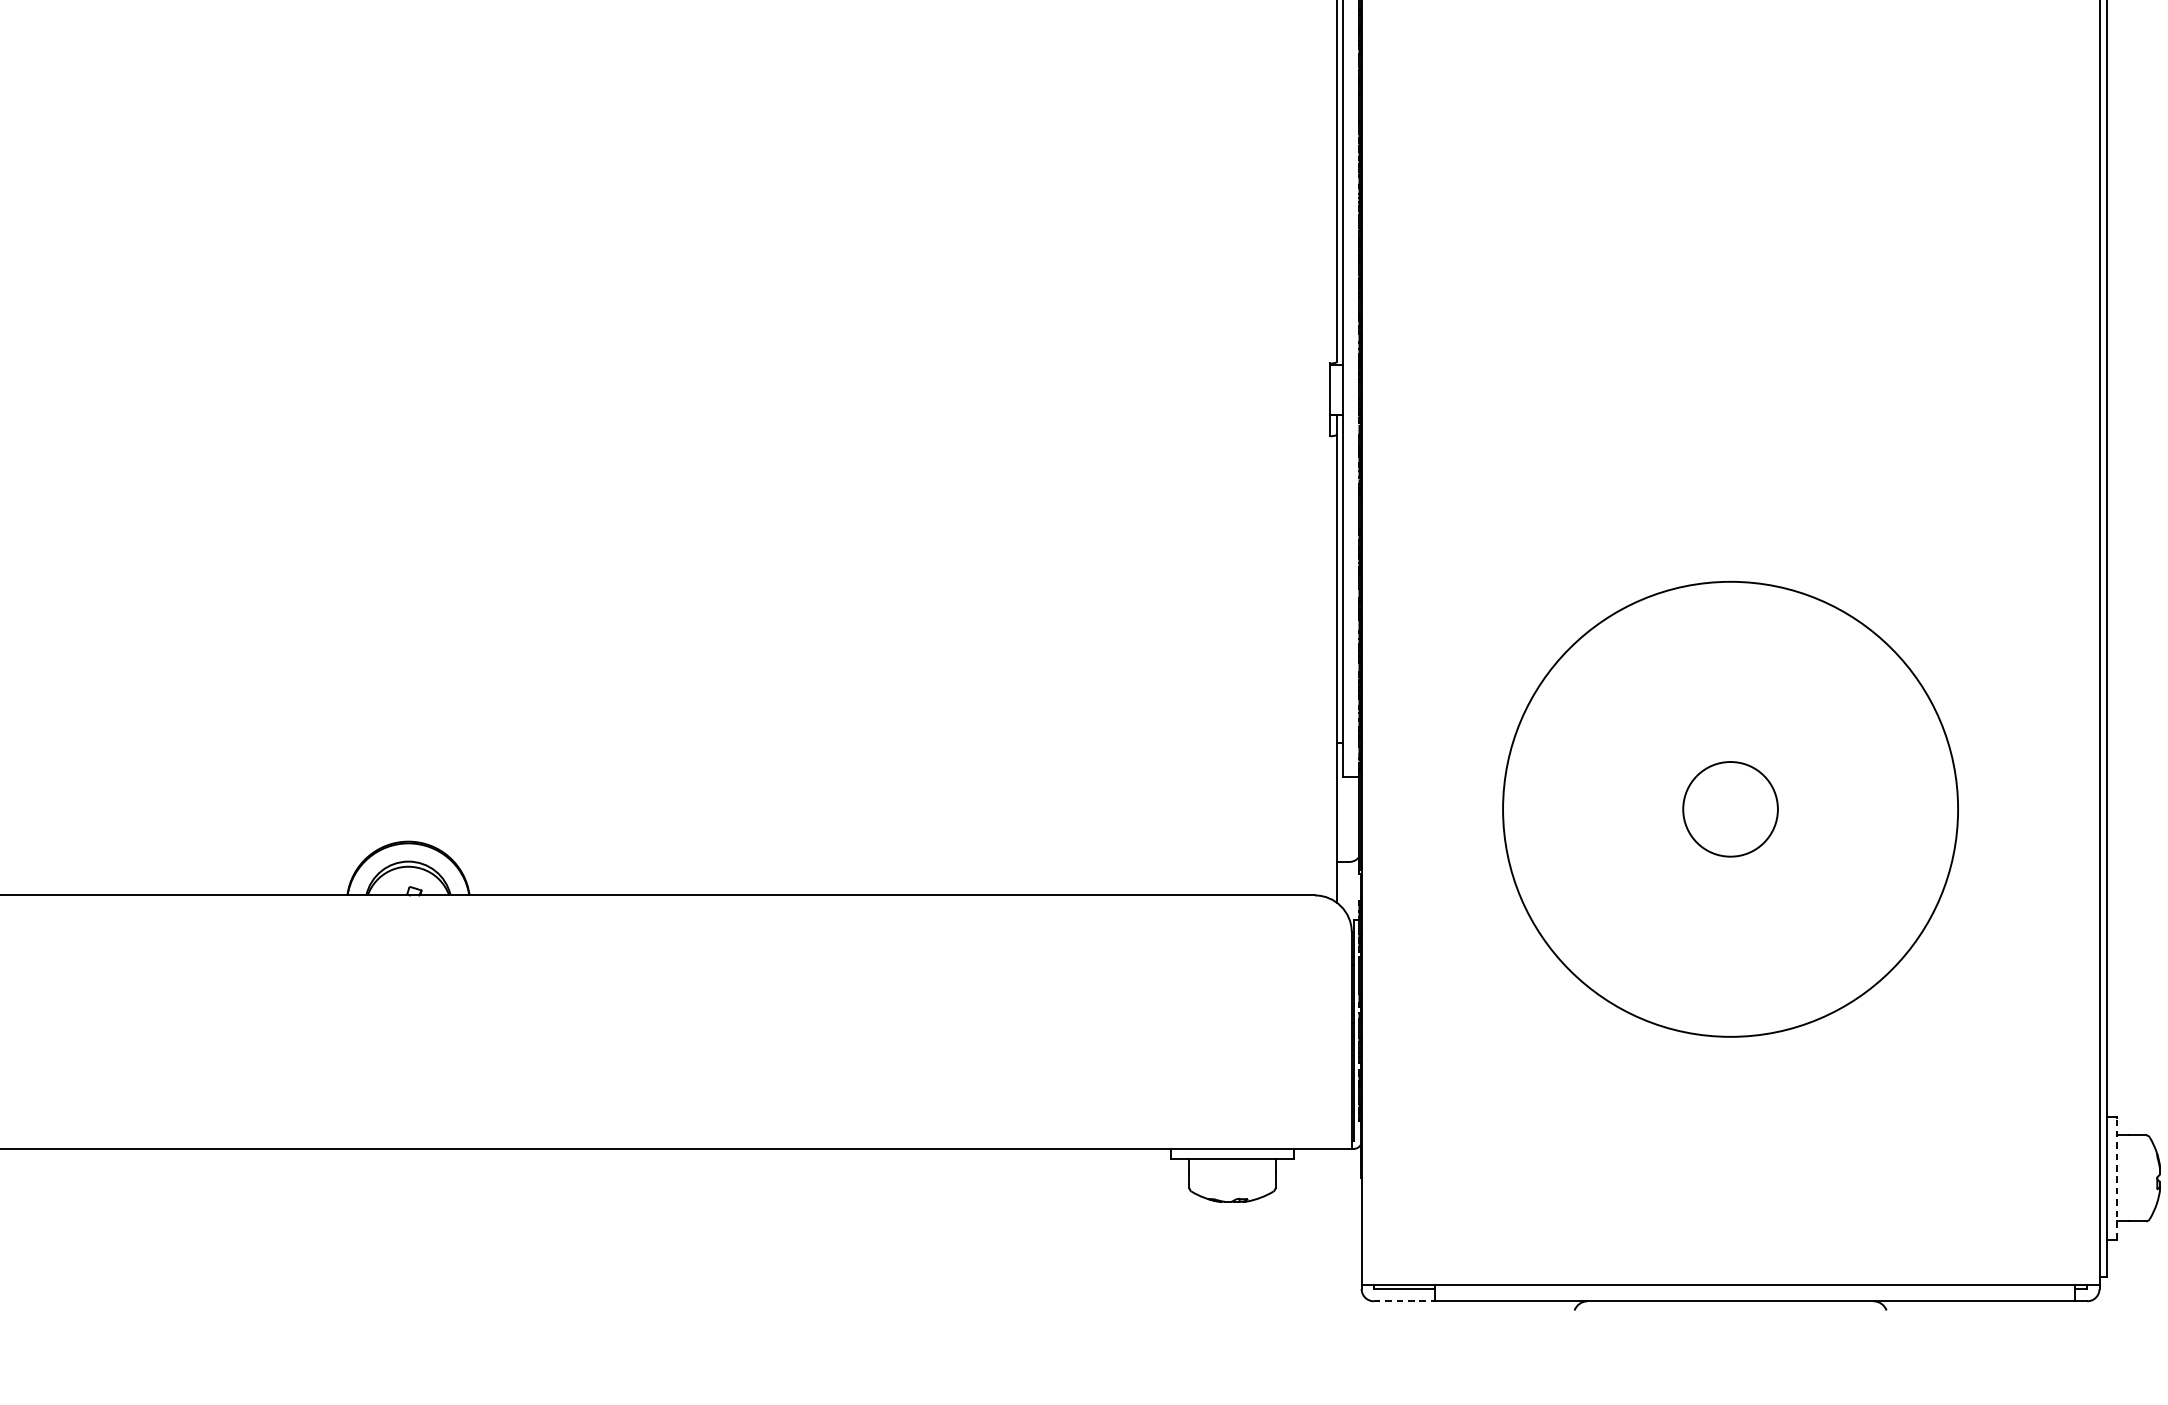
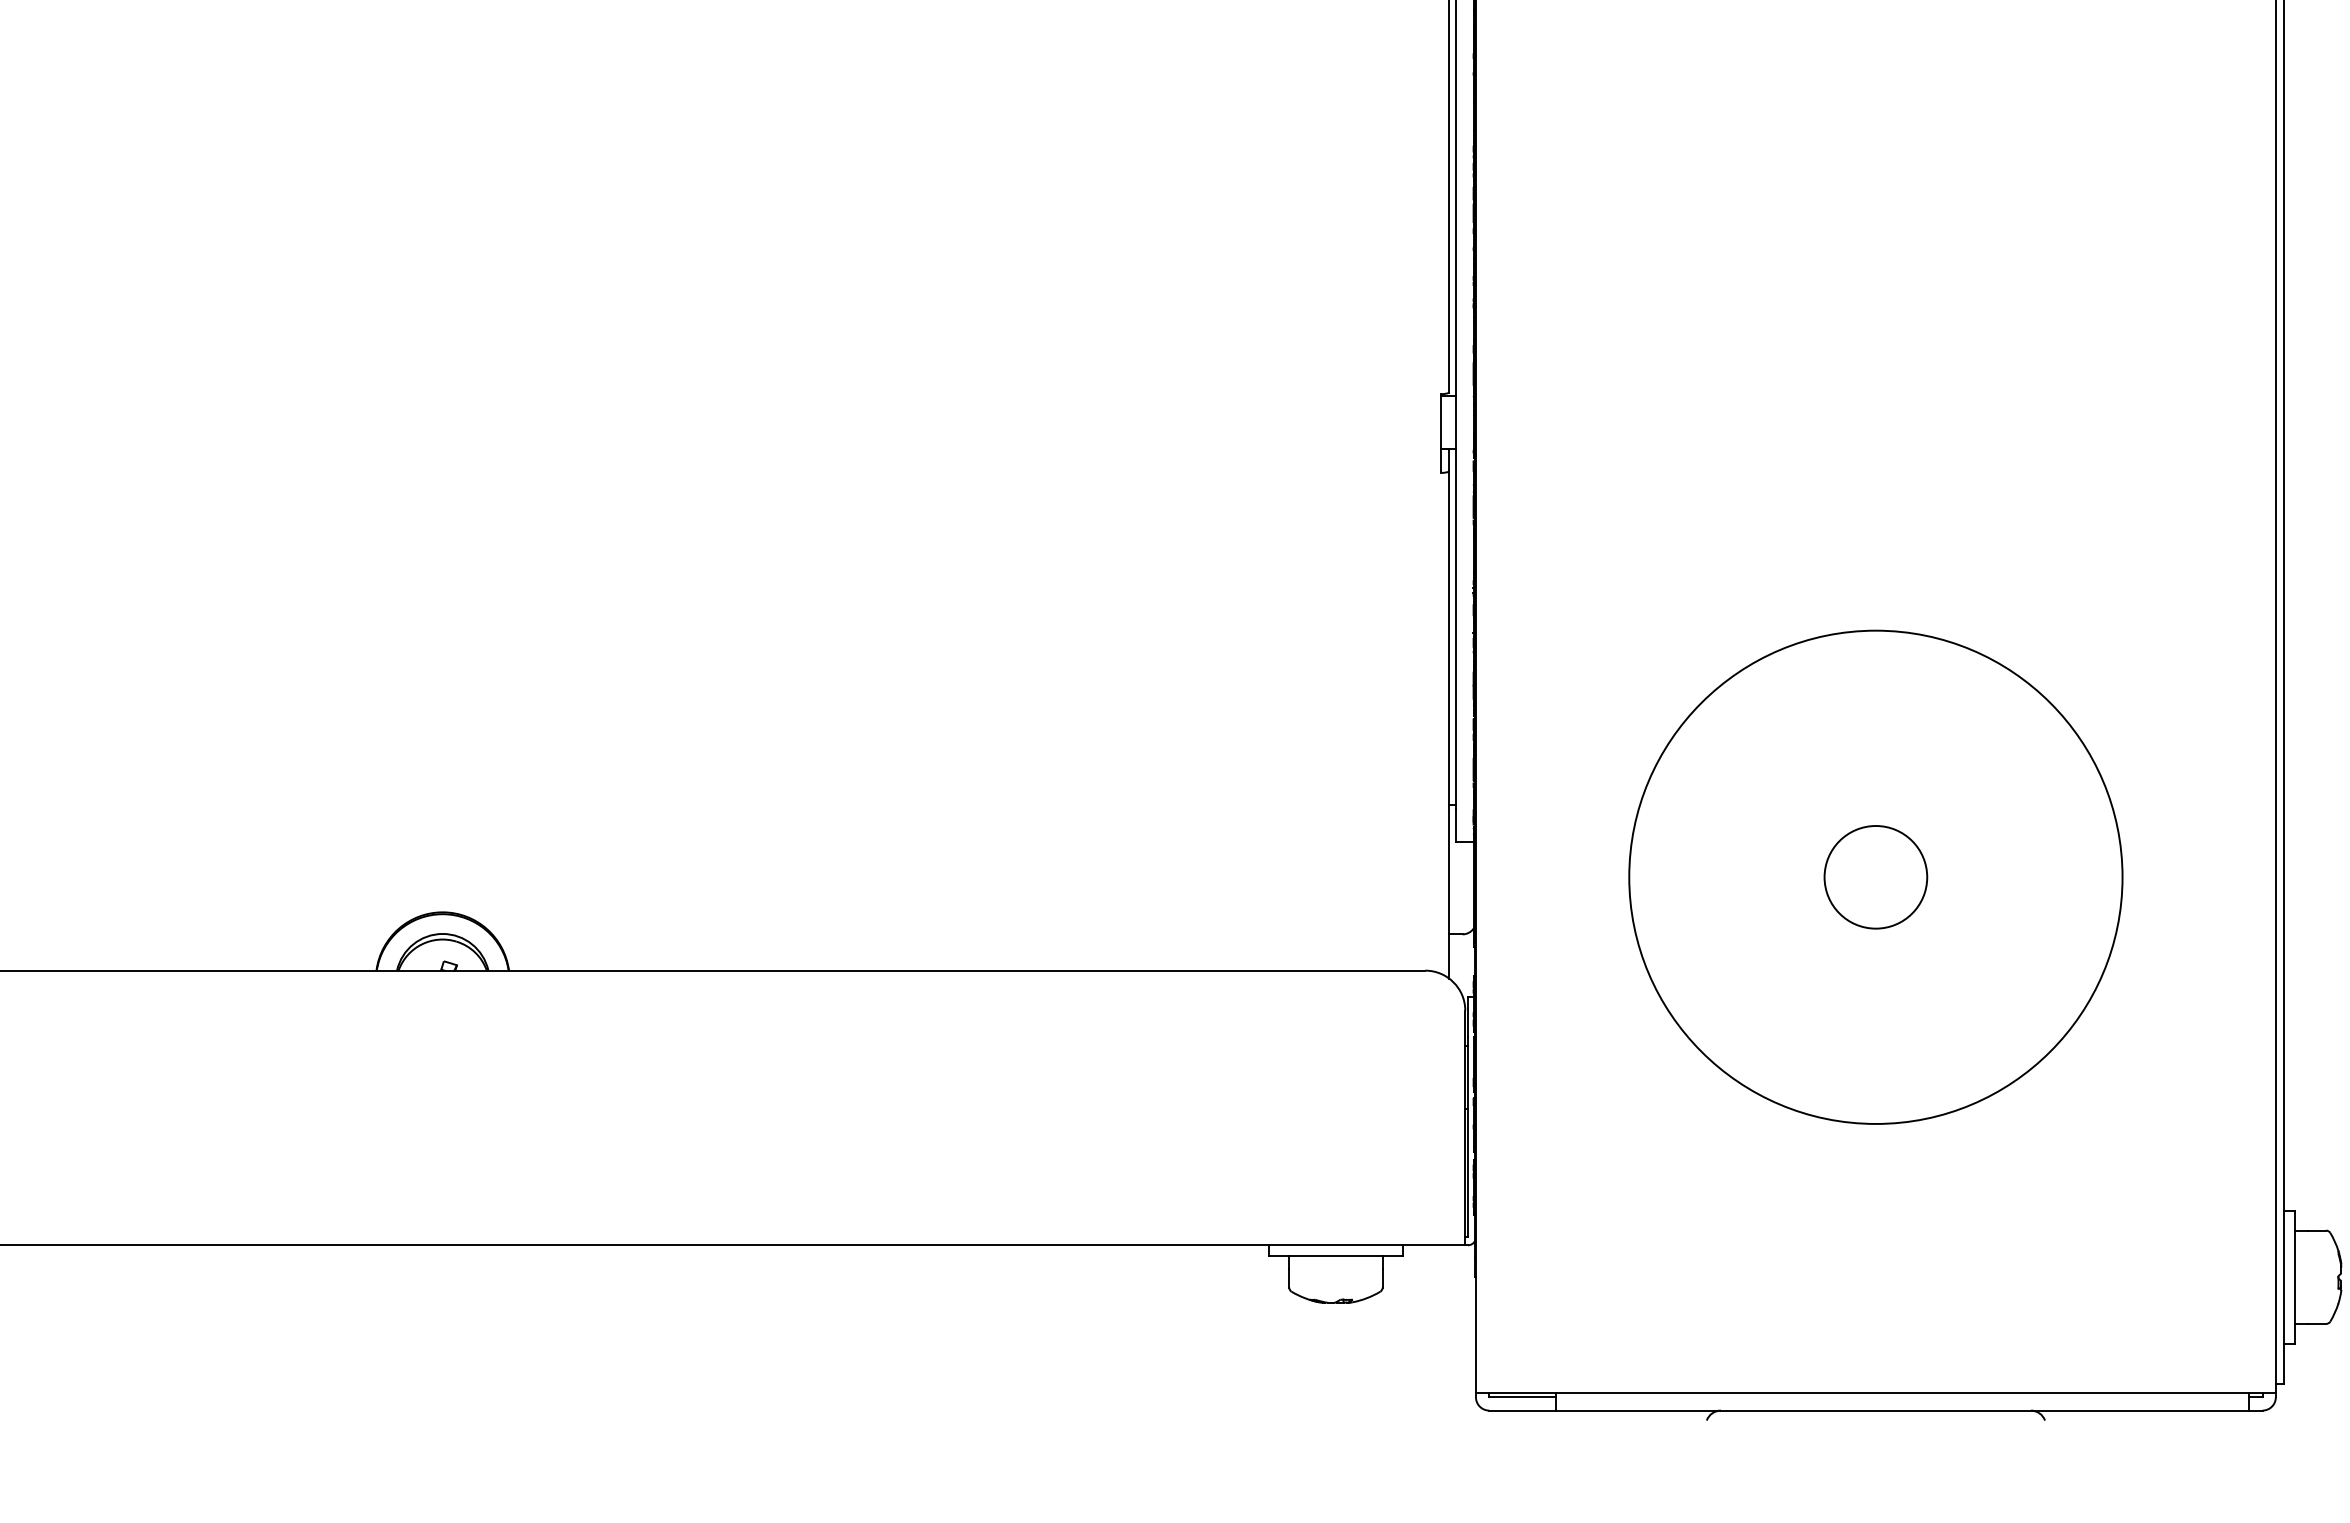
line: (2116, 1179) -> (2294, 1278), dashed -> solid
line: (1405, 1301) -> (1523, 1410), dashed -> solid

